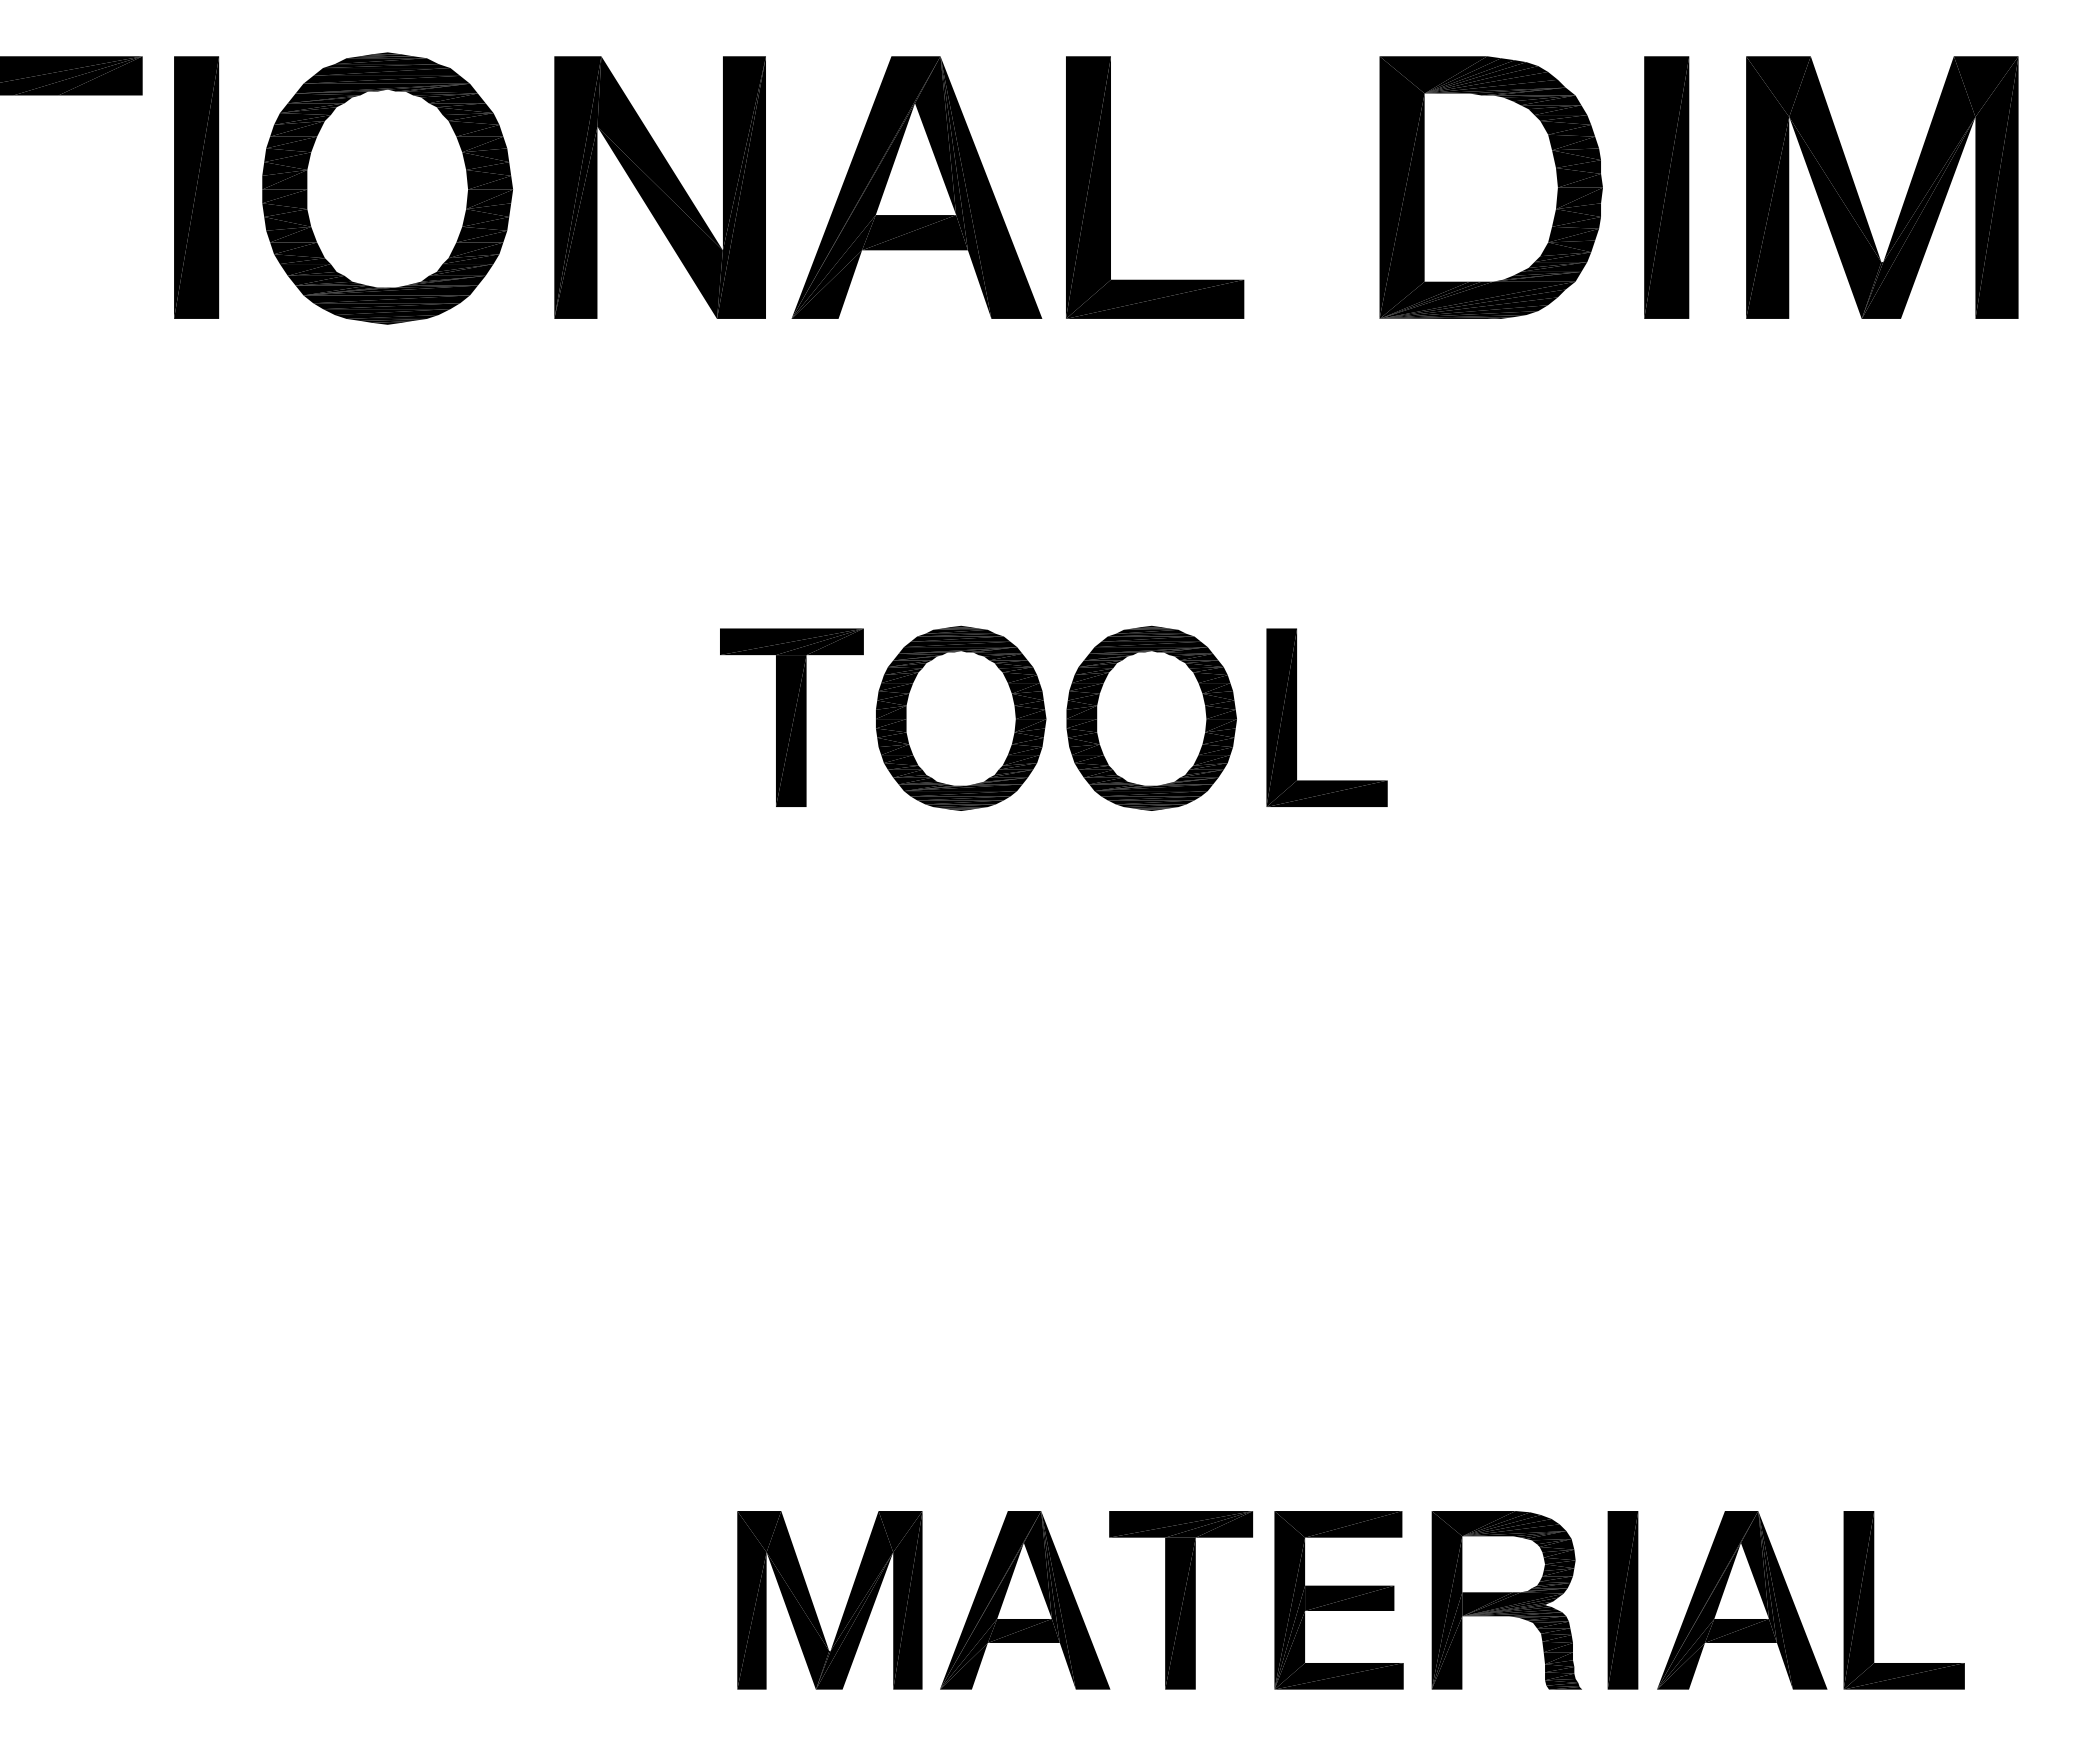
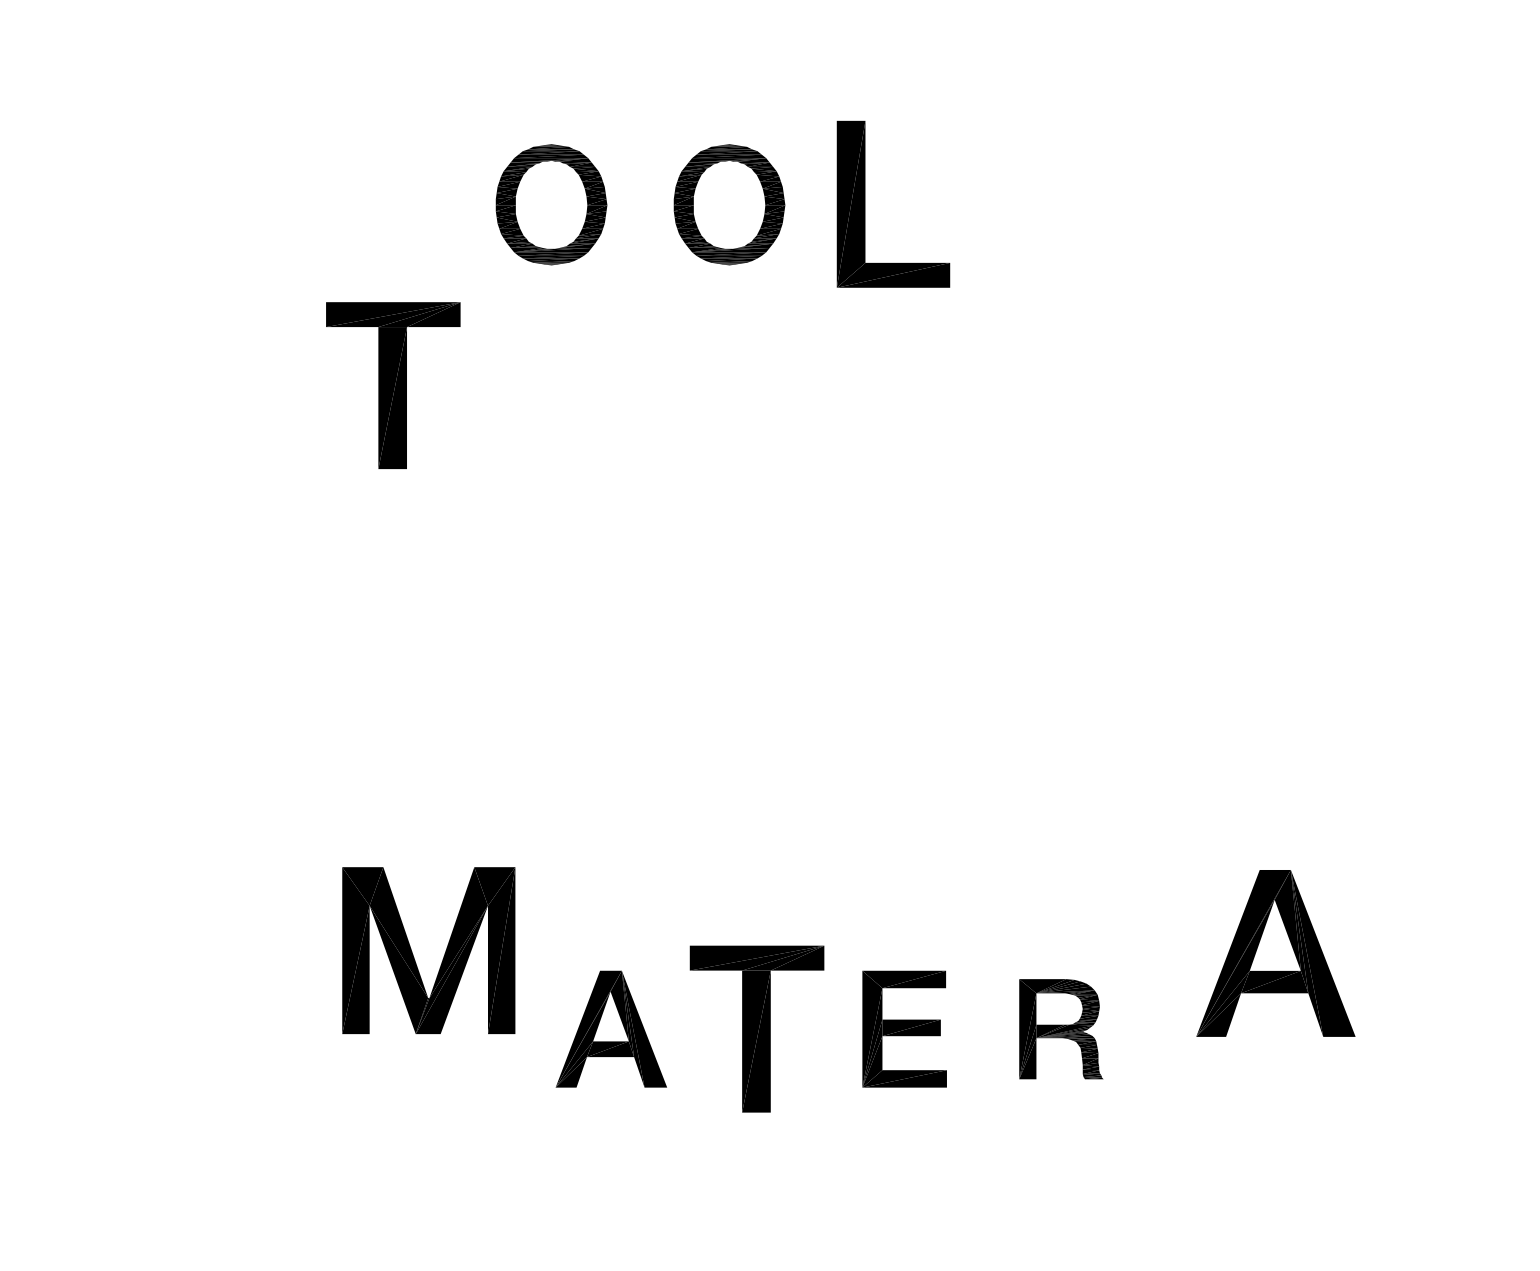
part: (791, 717) -> (392, 385), moved
part: (961, 717) -> (551, 204), size x0.7
part: (1151, 717) -> (729, 204), size x0.7
part: (1025, 1600) -> (611, 1029), size x0.7
part: (1338, 1600) -> (904, 1029), size x0.7
part: (1506, 1600) -> (1061, 1029), size x0.6
part: (1622, 1600) -> (1169, 1029), removed
part: (1742, 1600) -> (1276, 953), moved
part: (1874, 1600) -> (1405, 1029), removed
part: (813, 1604) -> (413, 954), moved

